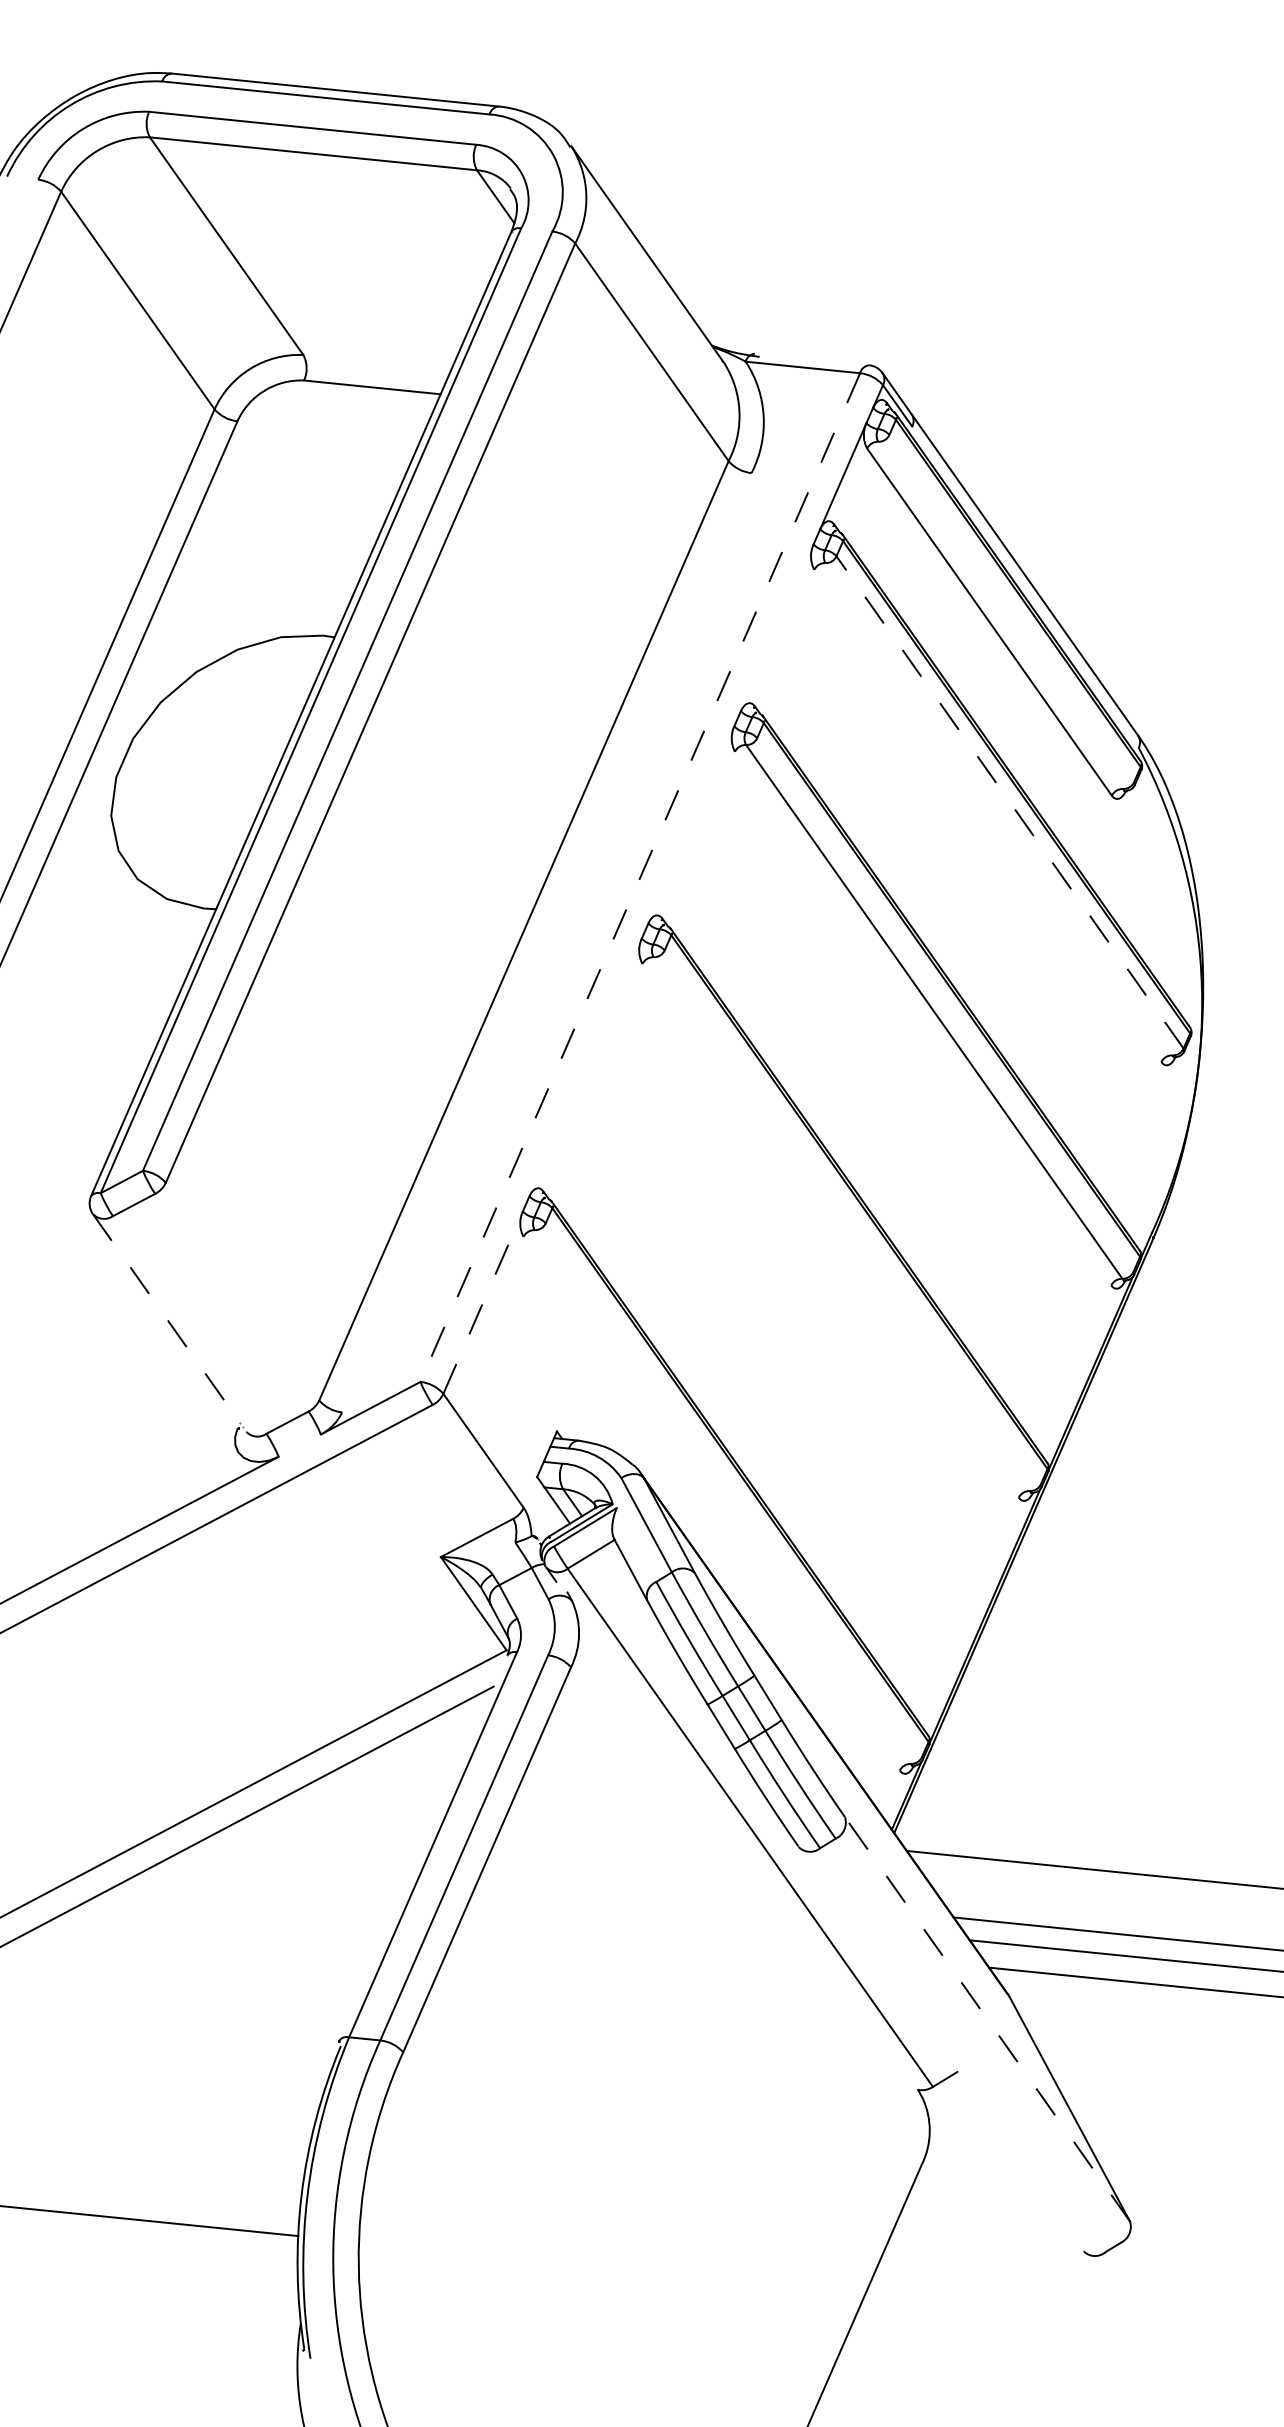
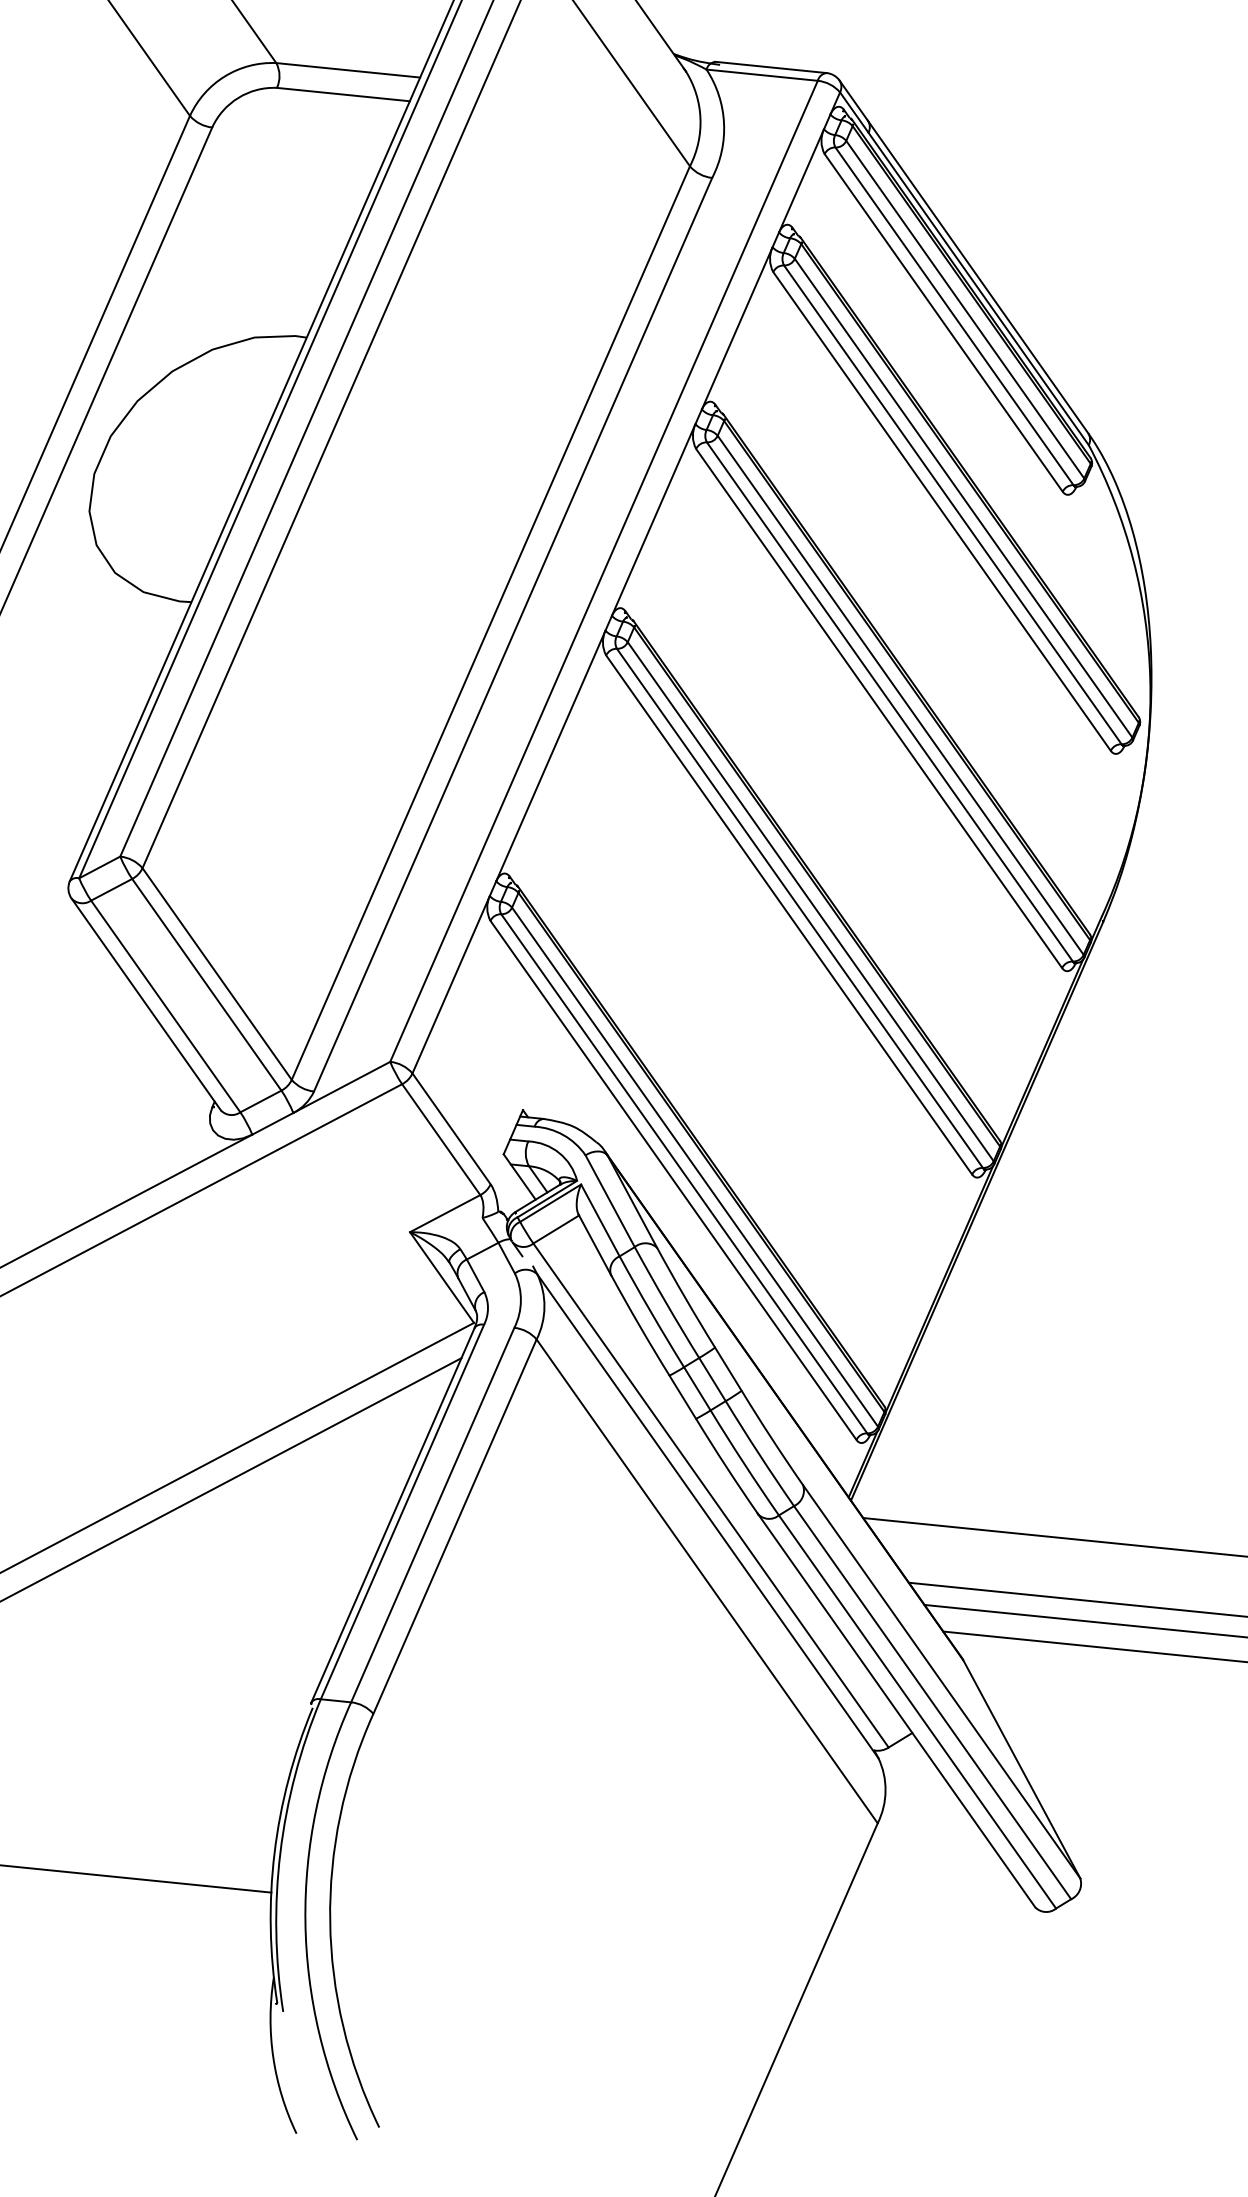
line: (811, 359) -> (770, 67), added
line: (377, 362) -> (348, 70), added
line: (1025, 586) -> (978, 288), added
line: (1011, 608) -> (965, 309), added
line: (1000, 615) -> (954, 316), added
line: (776, 627) -> (736, 328), added
line: (1009, 802) -> (963, 498), dashed -> solid
line: (998, 809) -> (952, 505), added
line: (987, 815) -> (941, 510), added
line: (691, 824) -> (653, 519), added
line: (640, 878) -> (604, 572), dashed -> solid
line: (546, 942) -> (512, 634), added
line: (945, 1004) -> (900, 694), added
line: (923, 1018) -> (879, 708), added
line: (585, 1067) -> (550, 756), added
line: (852, 1217) -> (810, 901), added
line: (841, 1223) -> (799, 907), added
line: (830, 1230) -> (789, 914), added
line: (242, 1291) -> (217, 973), added
line: (231, 1302) -> (206, 984), added
line: (483, 1302) -> (451, 984), dashed -> solid
line: (169, 1323) -> (146, 1005), dashed -> solid
line: (189, 1324) -> (165, 1006), added
line: (299, 1445) -> (272, 1123), added
line: (472, 1461) -> (440, 1139), added
line: (733, 1490) -> (694, 1167), added
line: (722, 1496) -> (683, 1173), added
line: (711, 1503) -> (673, 1180), added
line: (636, 1544) -> (600, 1219), added
line: (423, 1847) -> (393, 1514), added
line: (746, 1848) -> (707, 1515), added
line: (746, 1915) -> (707, 1580), added
line: (987, 2018) -> (941, 1680), dashed -> solid
line: (977, 2040) -> (931, 1702), added
line: (940, 2049) -> (895, 1711), added
line: (962, 2050) -> (917, 1712), added

